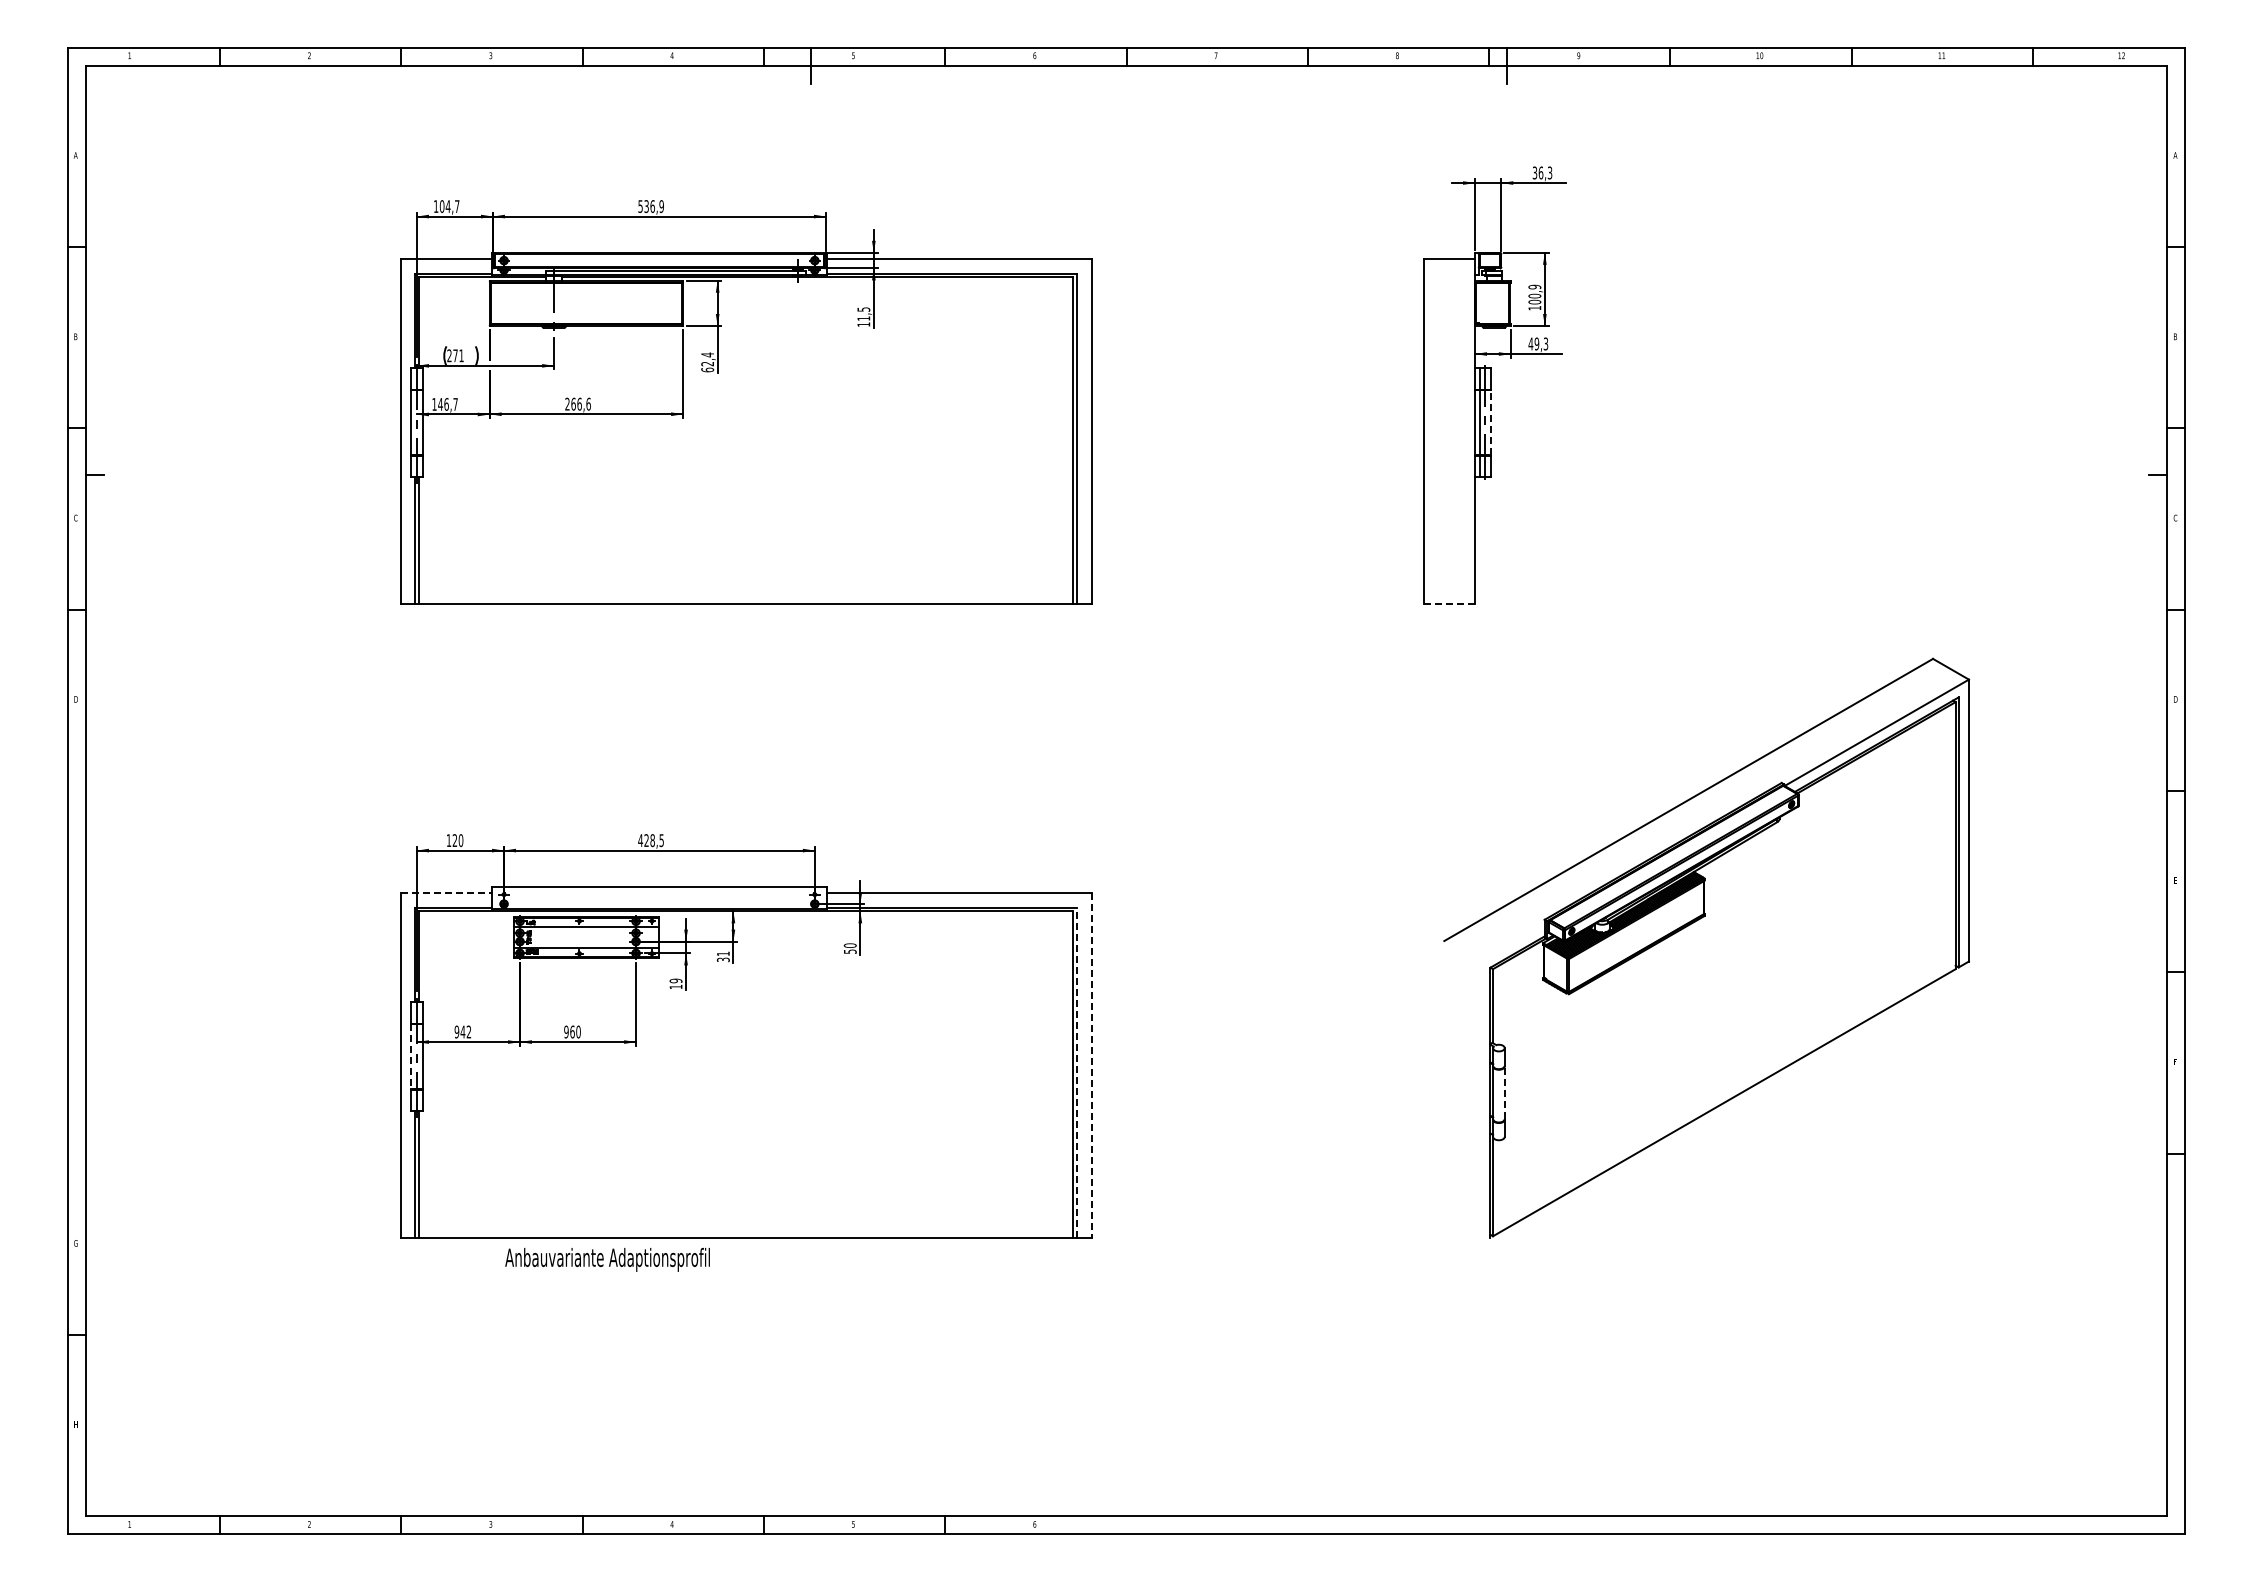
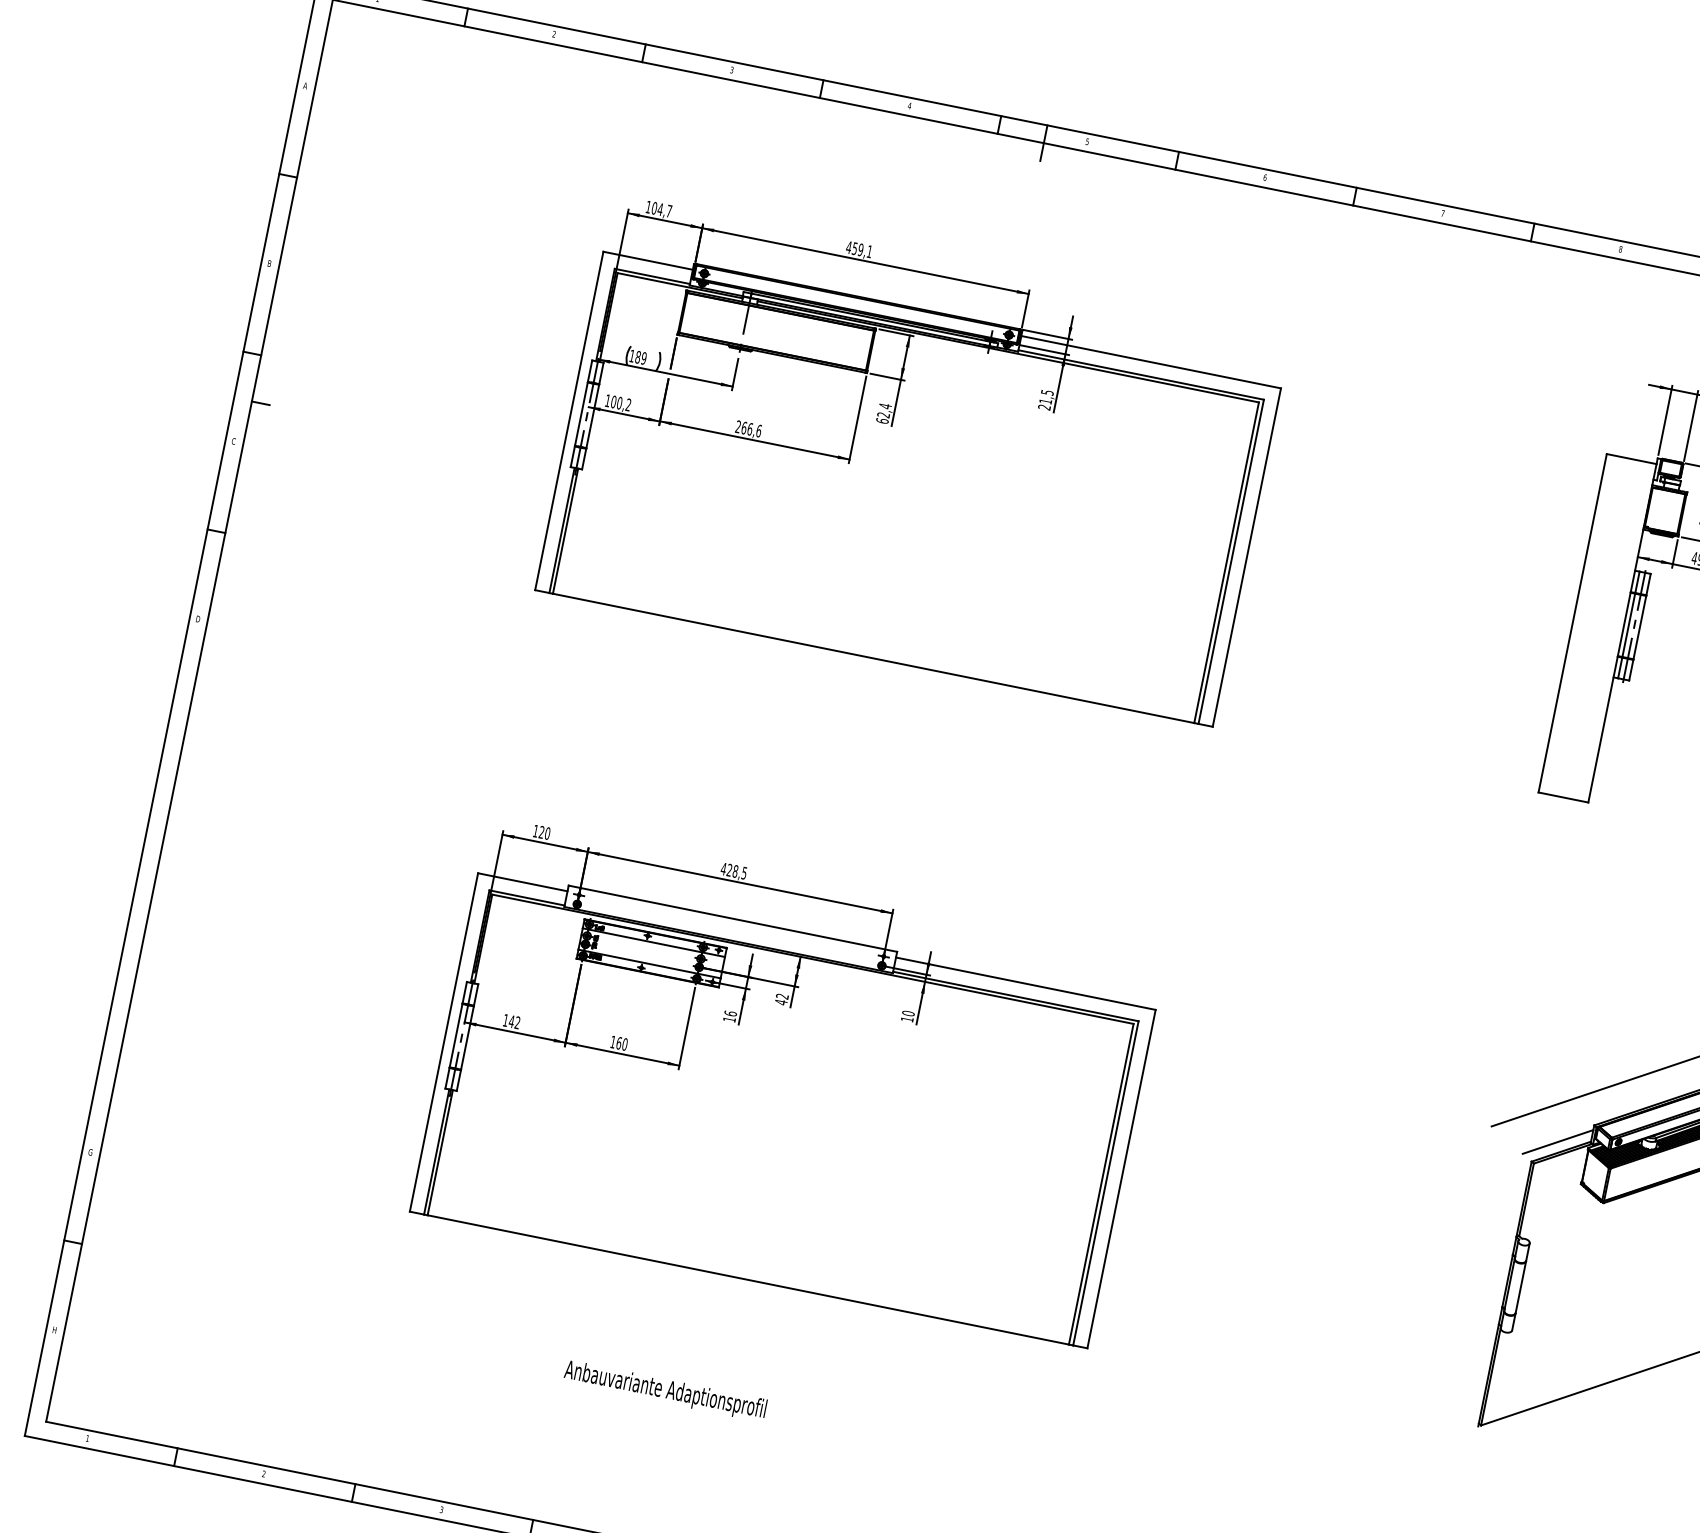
text: (650, 206) -> (858, 249), 536,9 -> 459,1
text: (863, 324) -> (1044, 407), 11,5 -> 21,5
text: (455, 355) -> (638, 356), 271 -> 189
text: (447, 404) -> (620, 403), 146,7 -> 100,2
line: (1491, 422) -> (1640, 627), dashed -> solid
line: (1450, 604) -> (1564, 797), dashed -> solid
line: (446, 893) -> (522, 882), dashed -> solid
line: (1512, 942) -> (1558, 1141), added
text: (850, 951) -> (907, 1019), 50 -> 10
text: (722, 956) -> (781, 998), 31 -> 42
text: (675, 980) -> (730, 1013), 19 -> 16
text: (456, 1031) -> (505, 1019), 942 -> 142
text: (566, 1031) -> (613, 1041), 960 -> 160
line: (411, 1057) -> (456, 1036), dashed -> solid
line: (1091, 1065) -> (1121, 1178), dashed -> solid
line: (1077, 1072) -> (1106, 1182), dashed -> solid
line: (1504, 1092) -> (1520, 1286), dashed -> solid
text: (607, 1259) -> (665, 1390), moved

